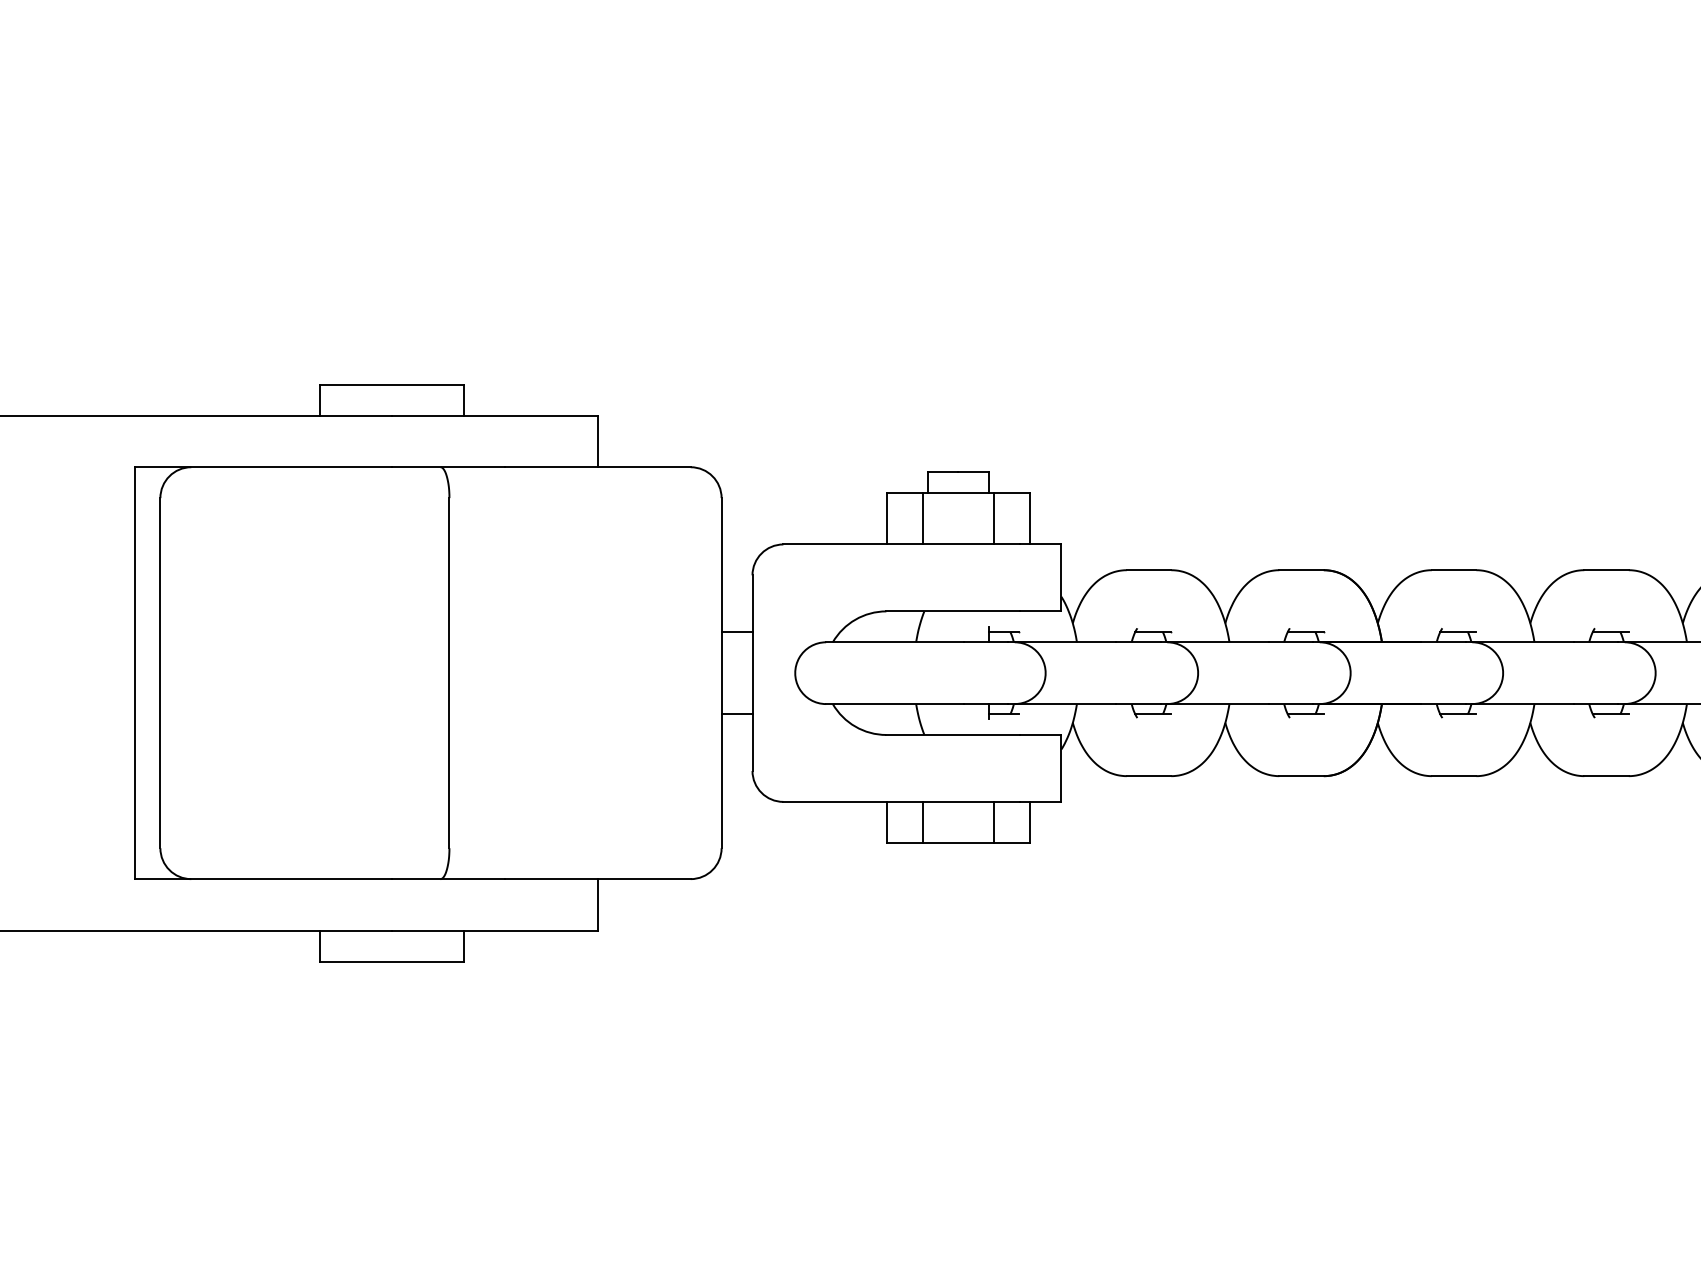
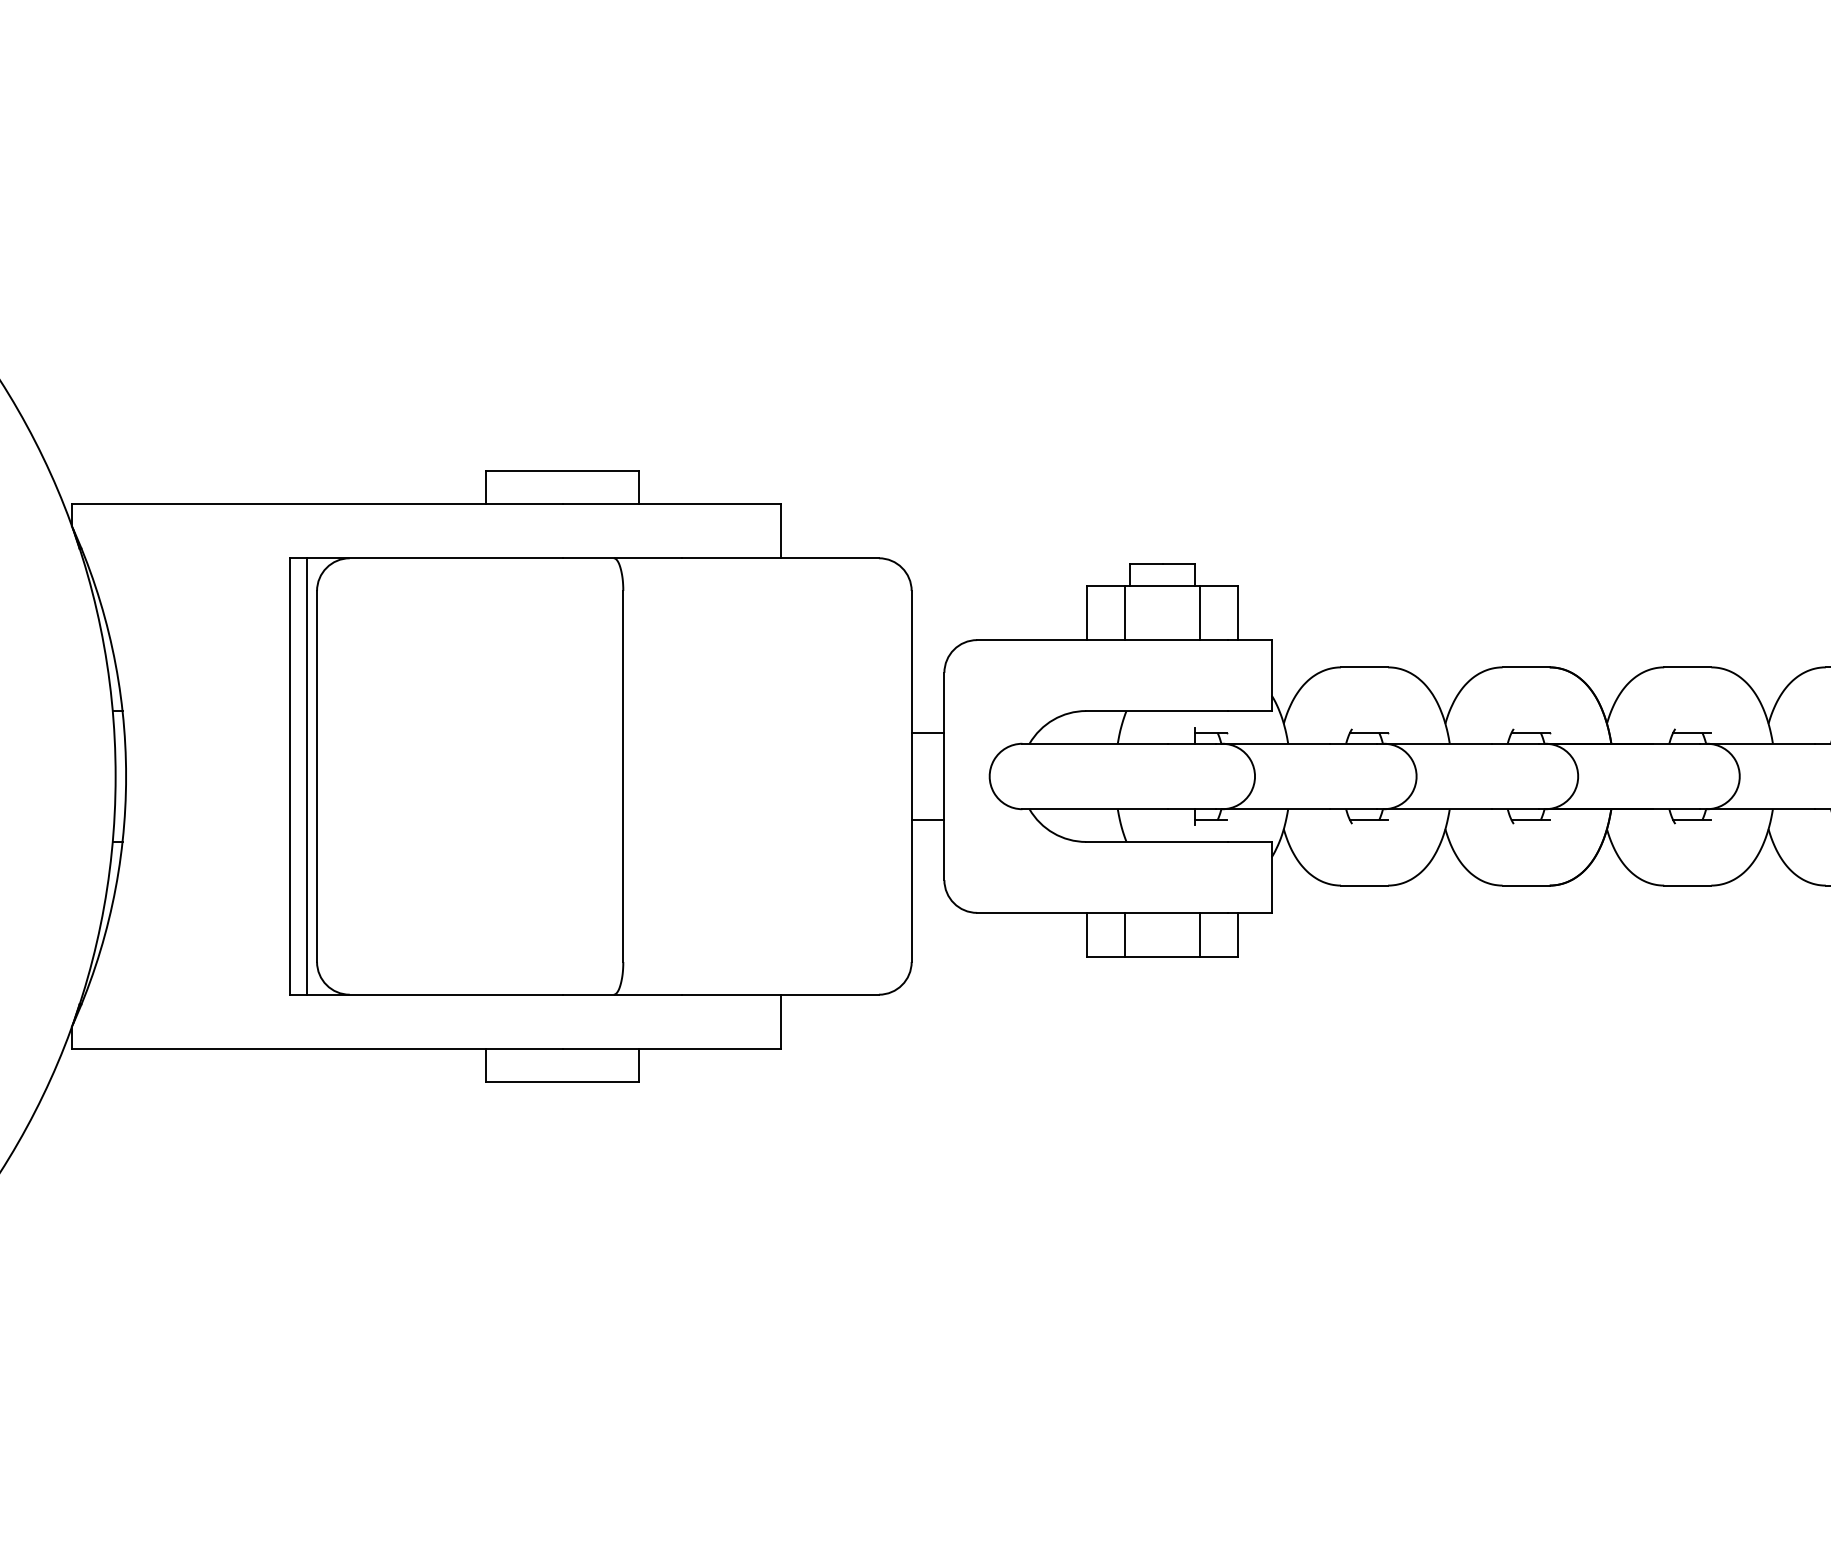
line: (150, 673) -> (306, 776), added

